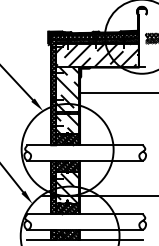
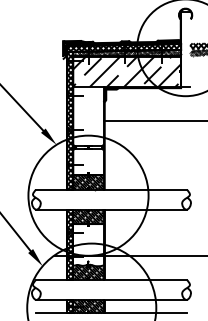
hatch: (67, 100) -> (88, 130), removed
hatch: (67, 187) -> (88, 244), removed

